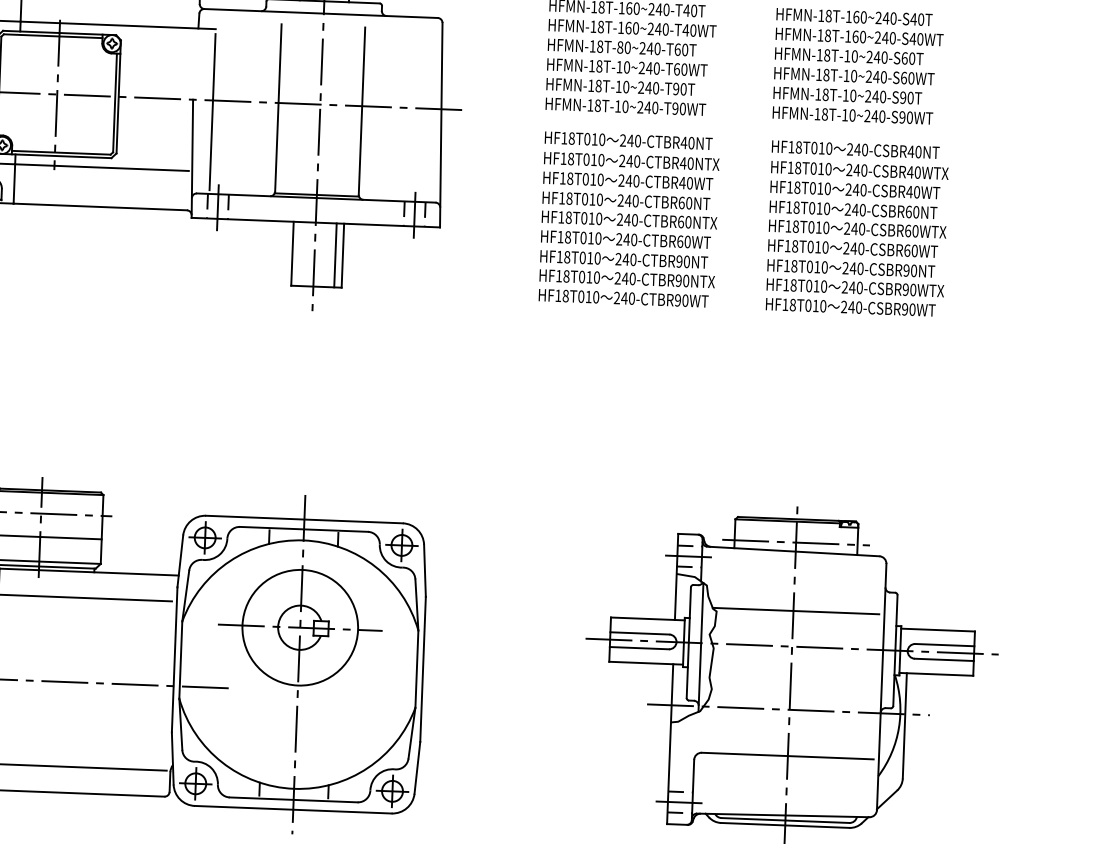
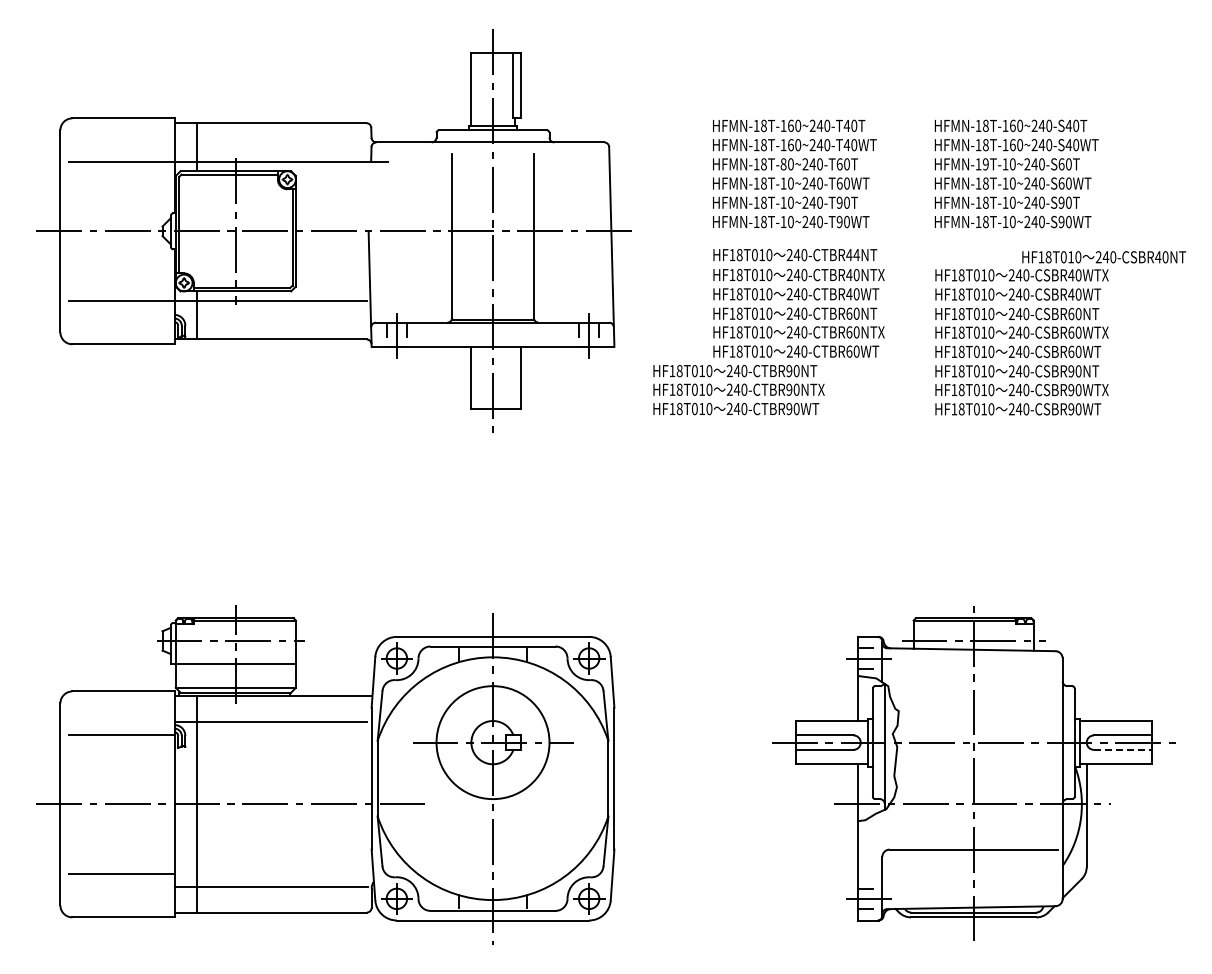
text: (826, 55) -> (985, 164), HFMN-18T-10~240-S60T -> HFMN-19T-10~240-S60T
line: (212, 111) -> (388, 242), removed
text: (691, 143) -> (856, 255), 240-CTBR40NT -> 240-CTBR44NT
text: (856, 149) -> (1104, 257), moved
line: (335, 254) -> (513, 377), removed
text: (626, 279) -> (738, 390), moved
line: (795, 610) -> (975, 707), removed
line: (944, 659) -> (1122, 749), solid -> dashed

